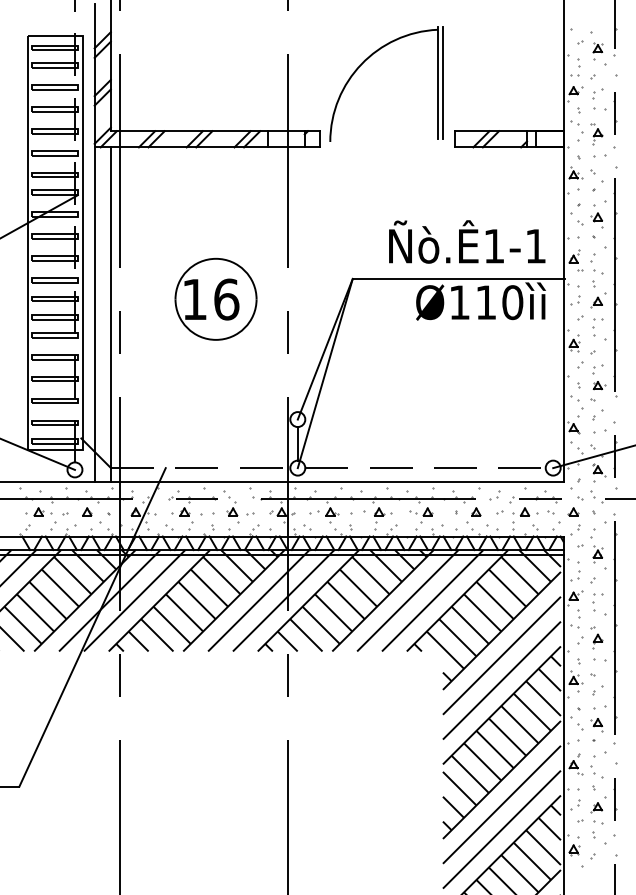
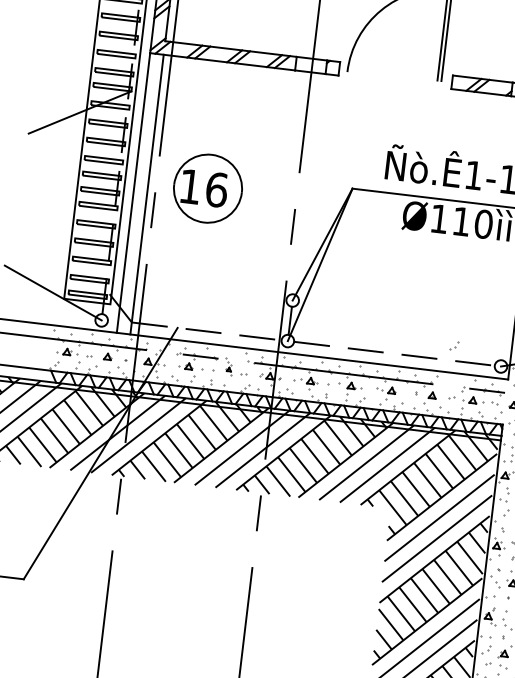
part: (215, 298) -> (207, 187), moved
part: (494, 495) -> (453, 345), moved
part: (231, 506) -> (228, 366), size x0.6

